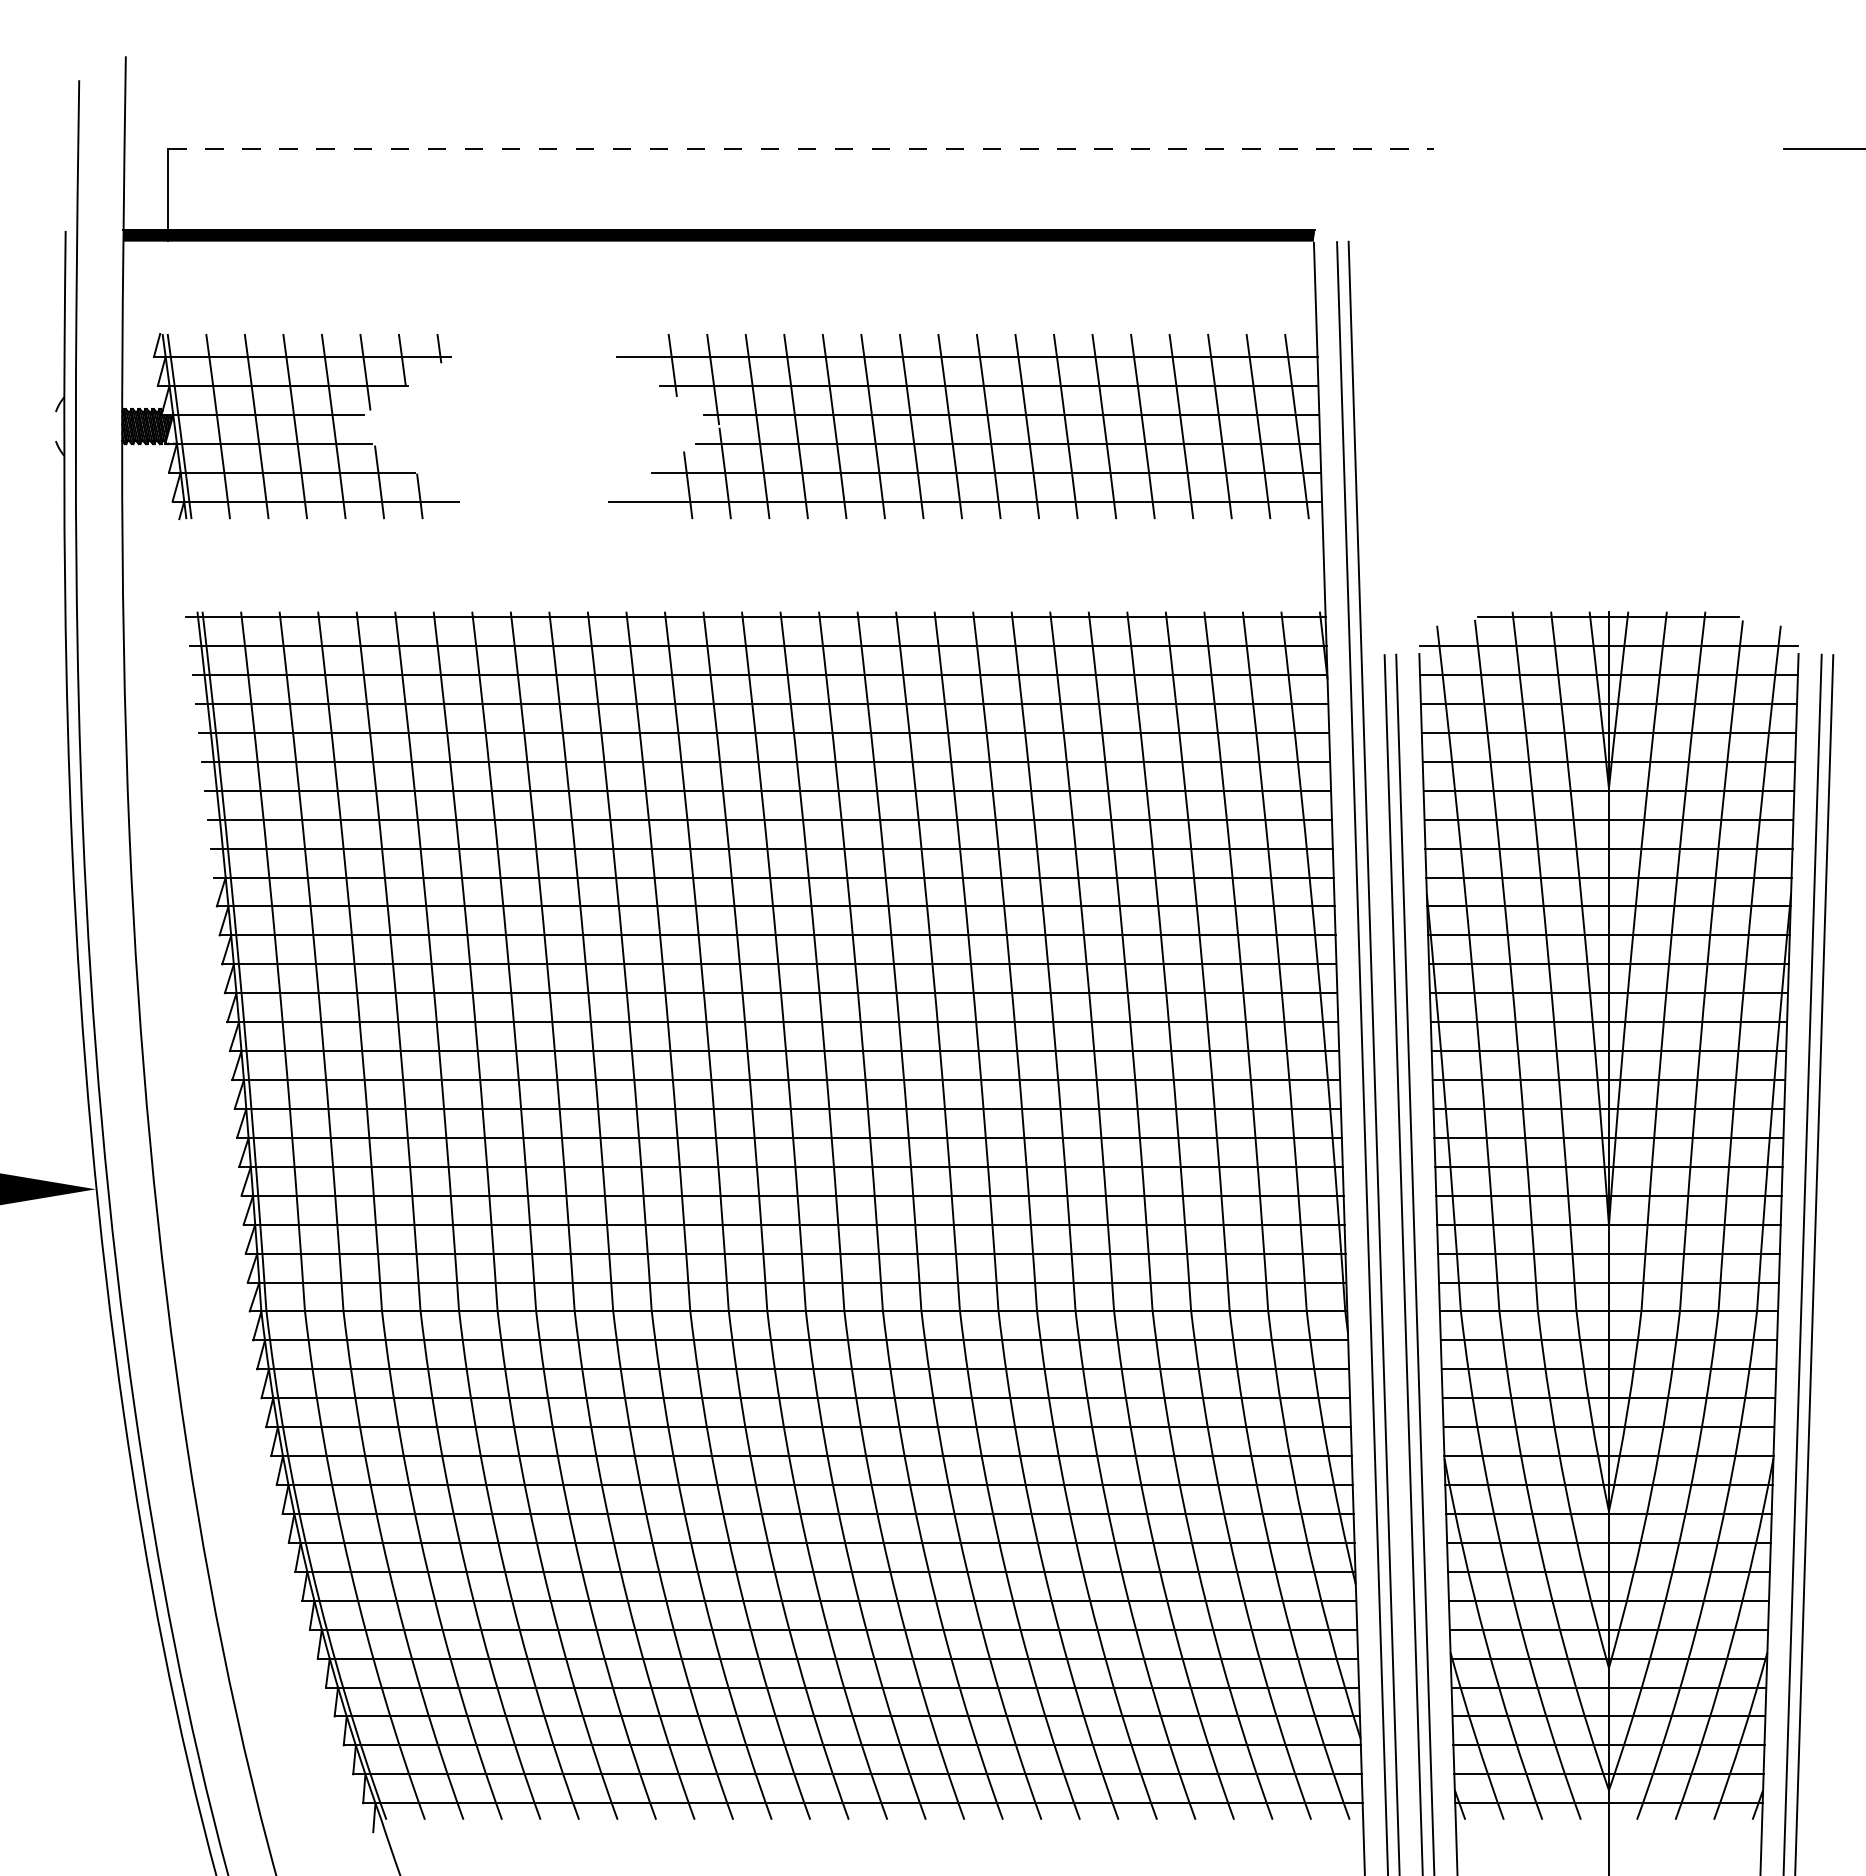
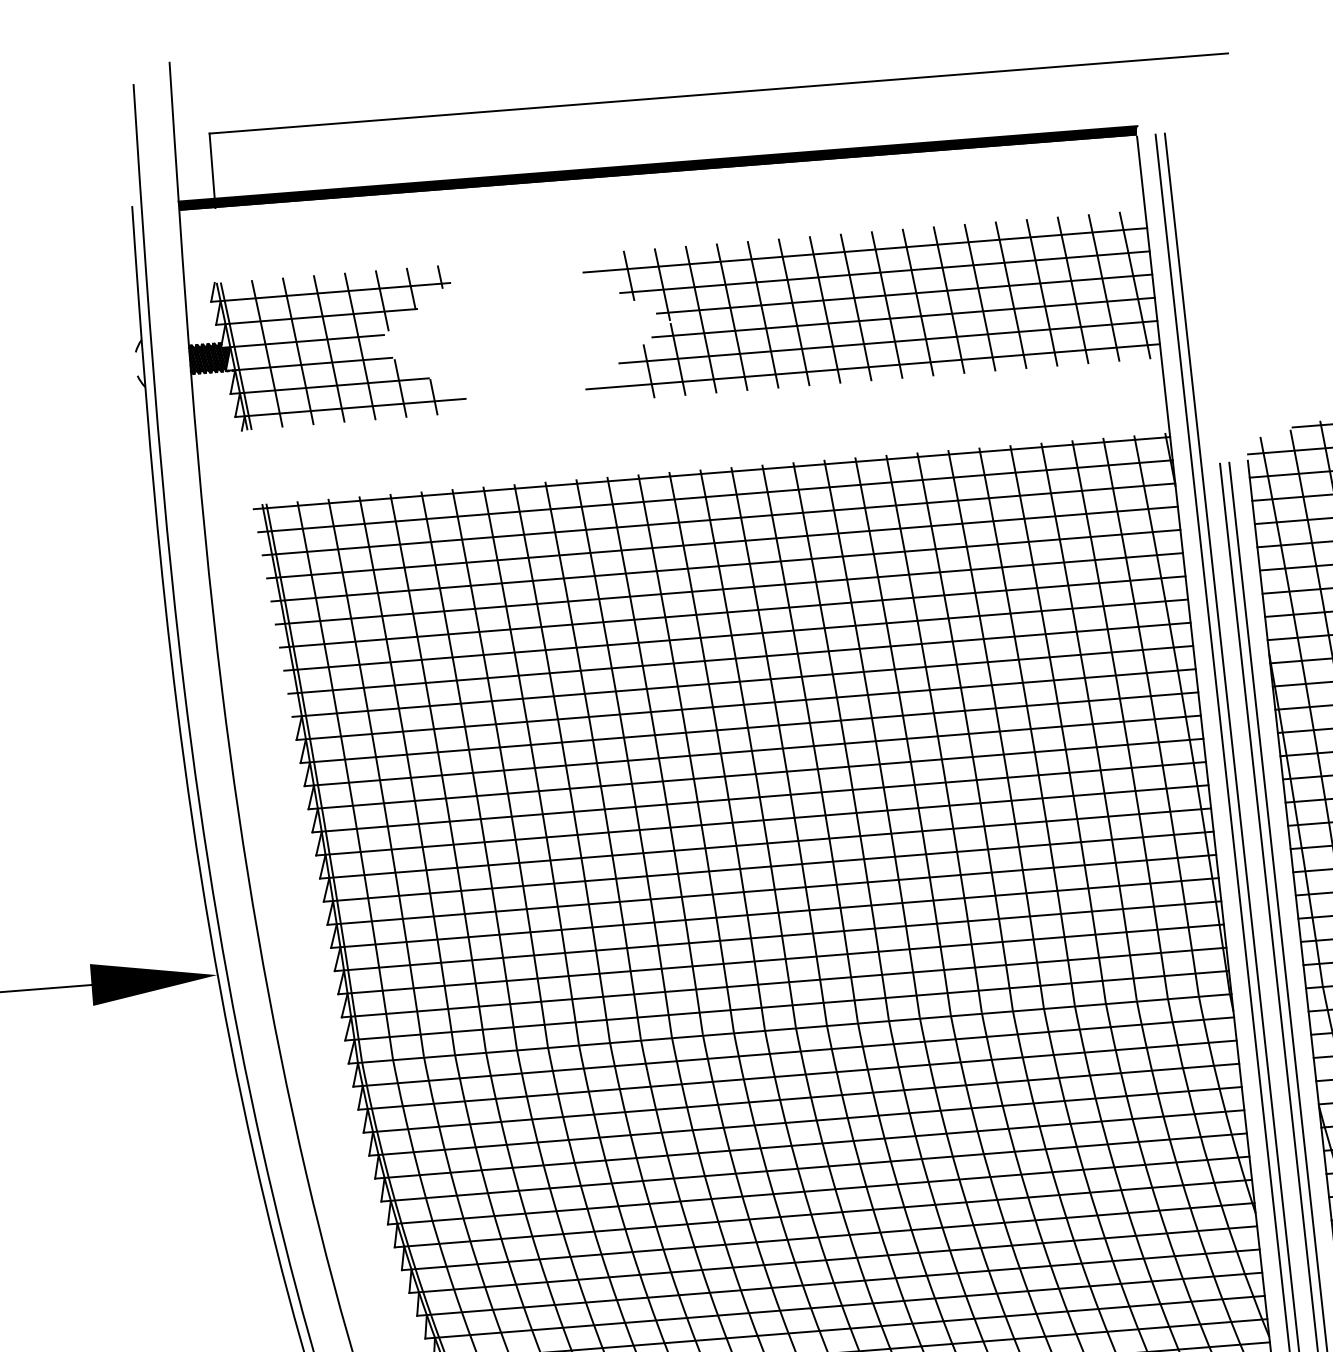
line: (801, 148) -> (718, 93), dashed -> solid

